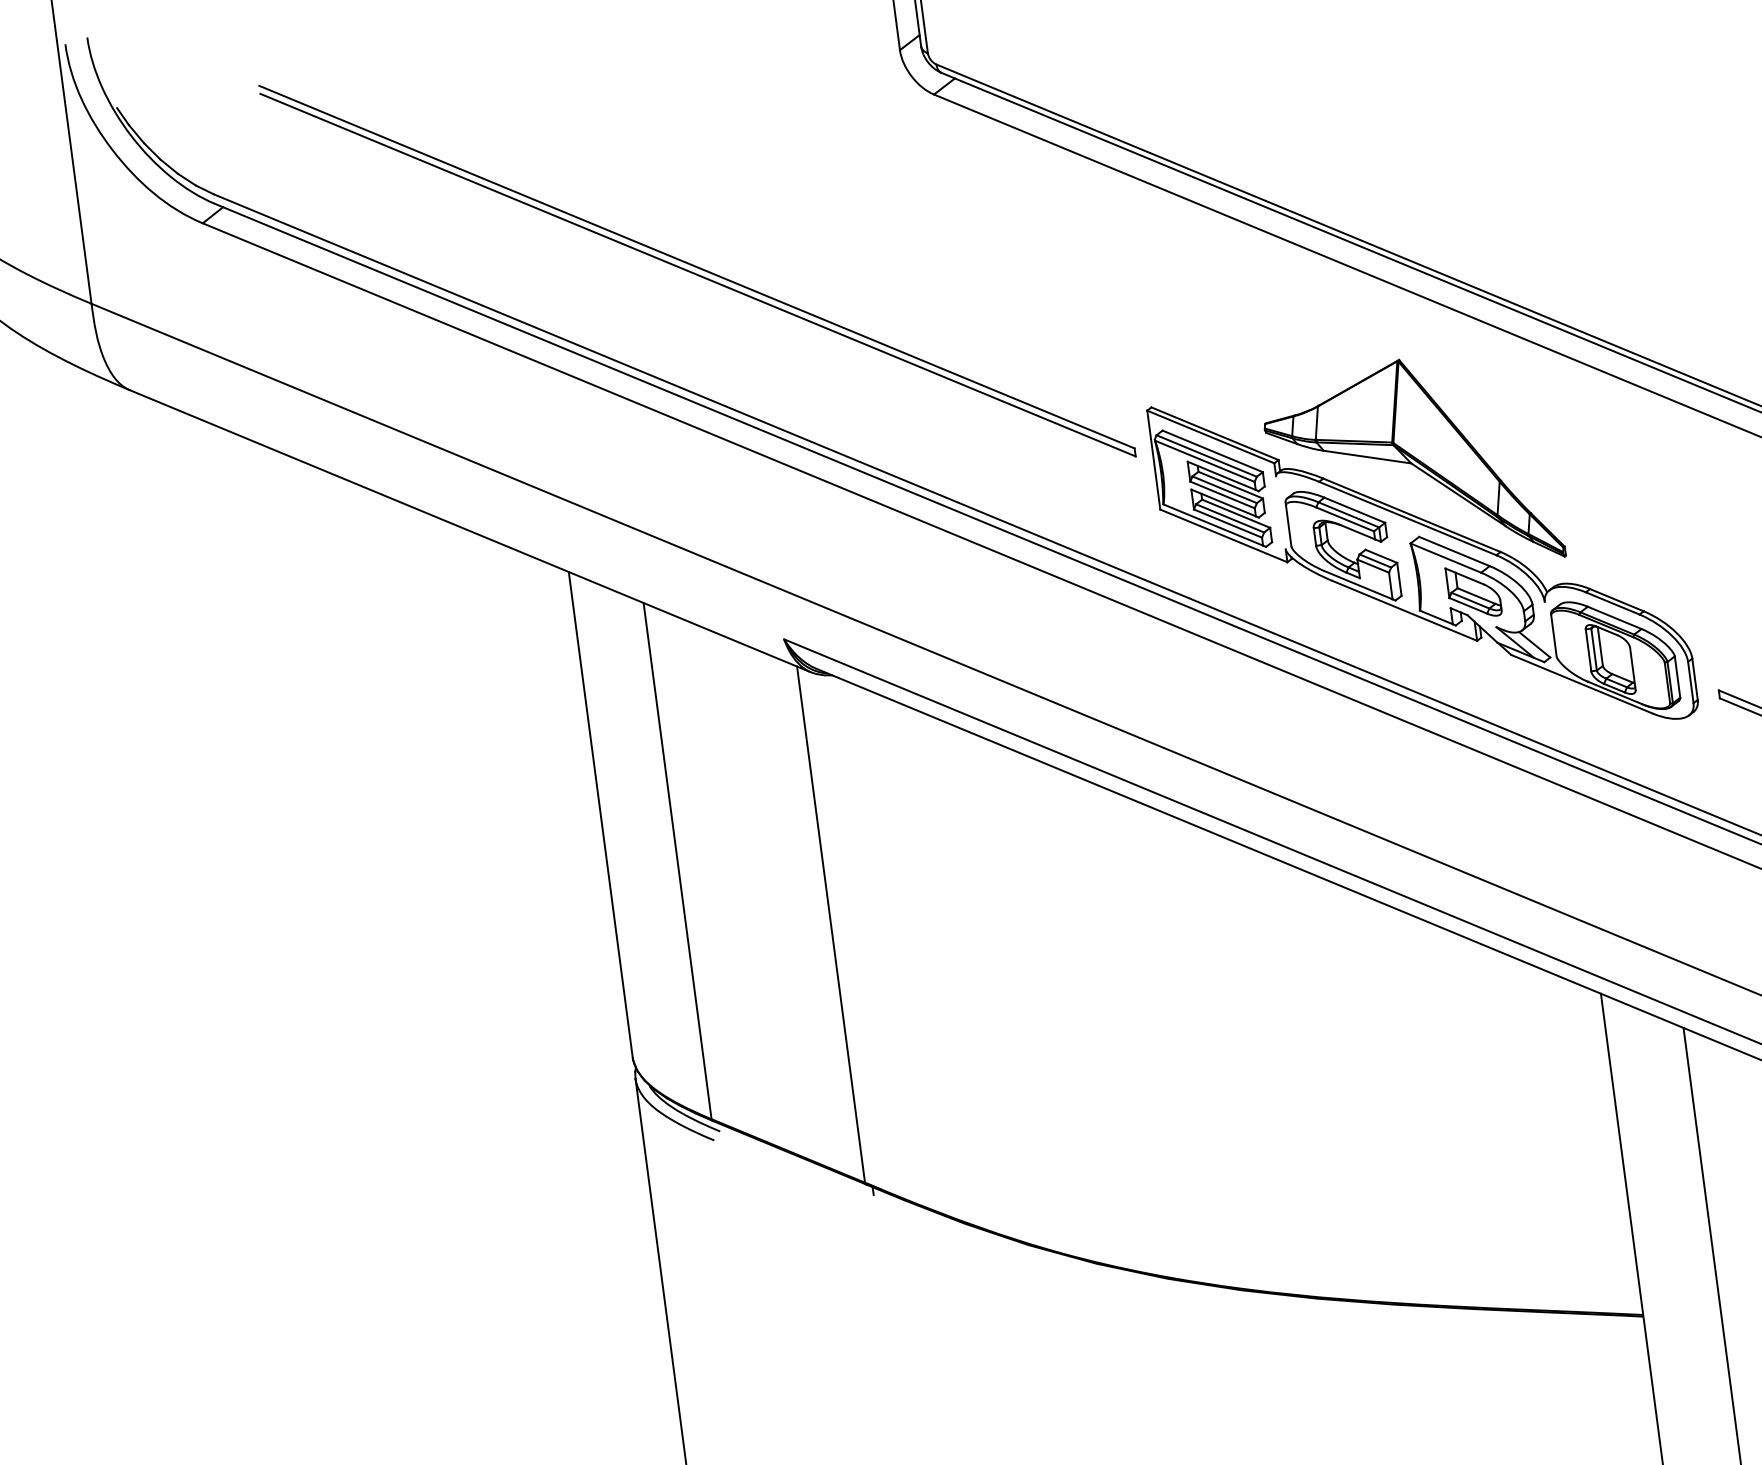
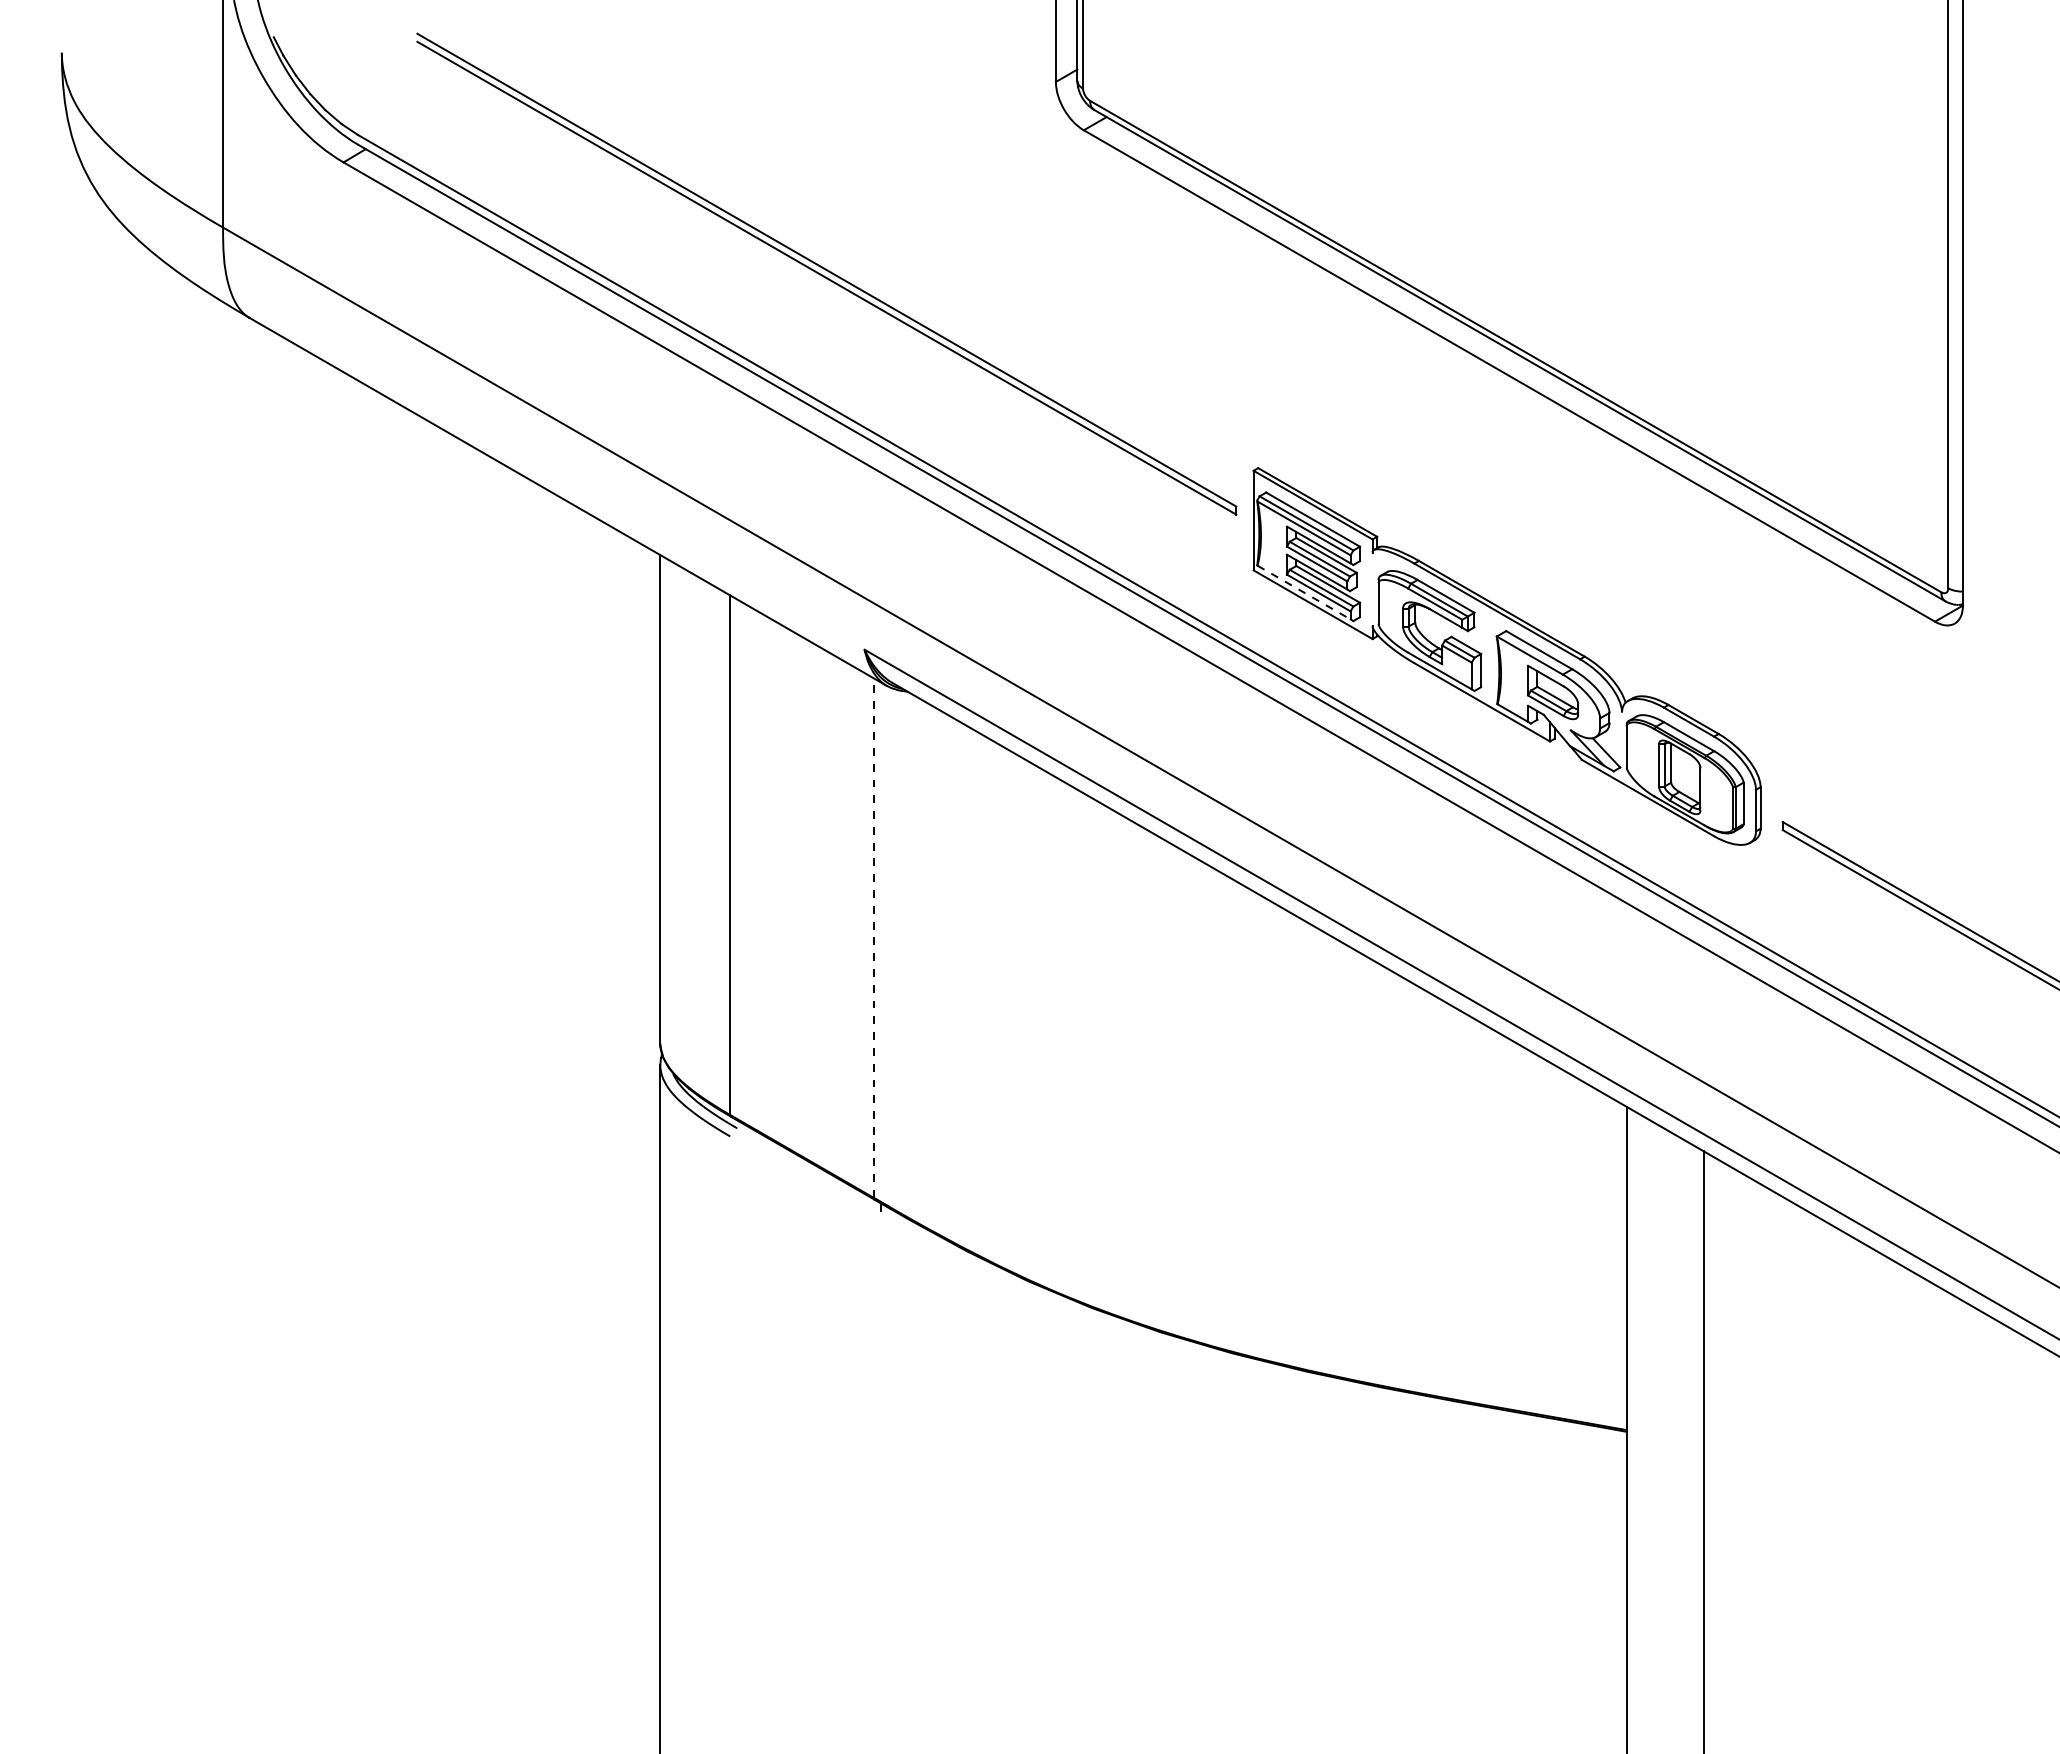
part: (1412, 467) -> (1508, 561), removed
line: (1213, 524) -> (1304, 592), solid -> dashed
line: (830, 925) -> (873, 938), solid -> dashed

